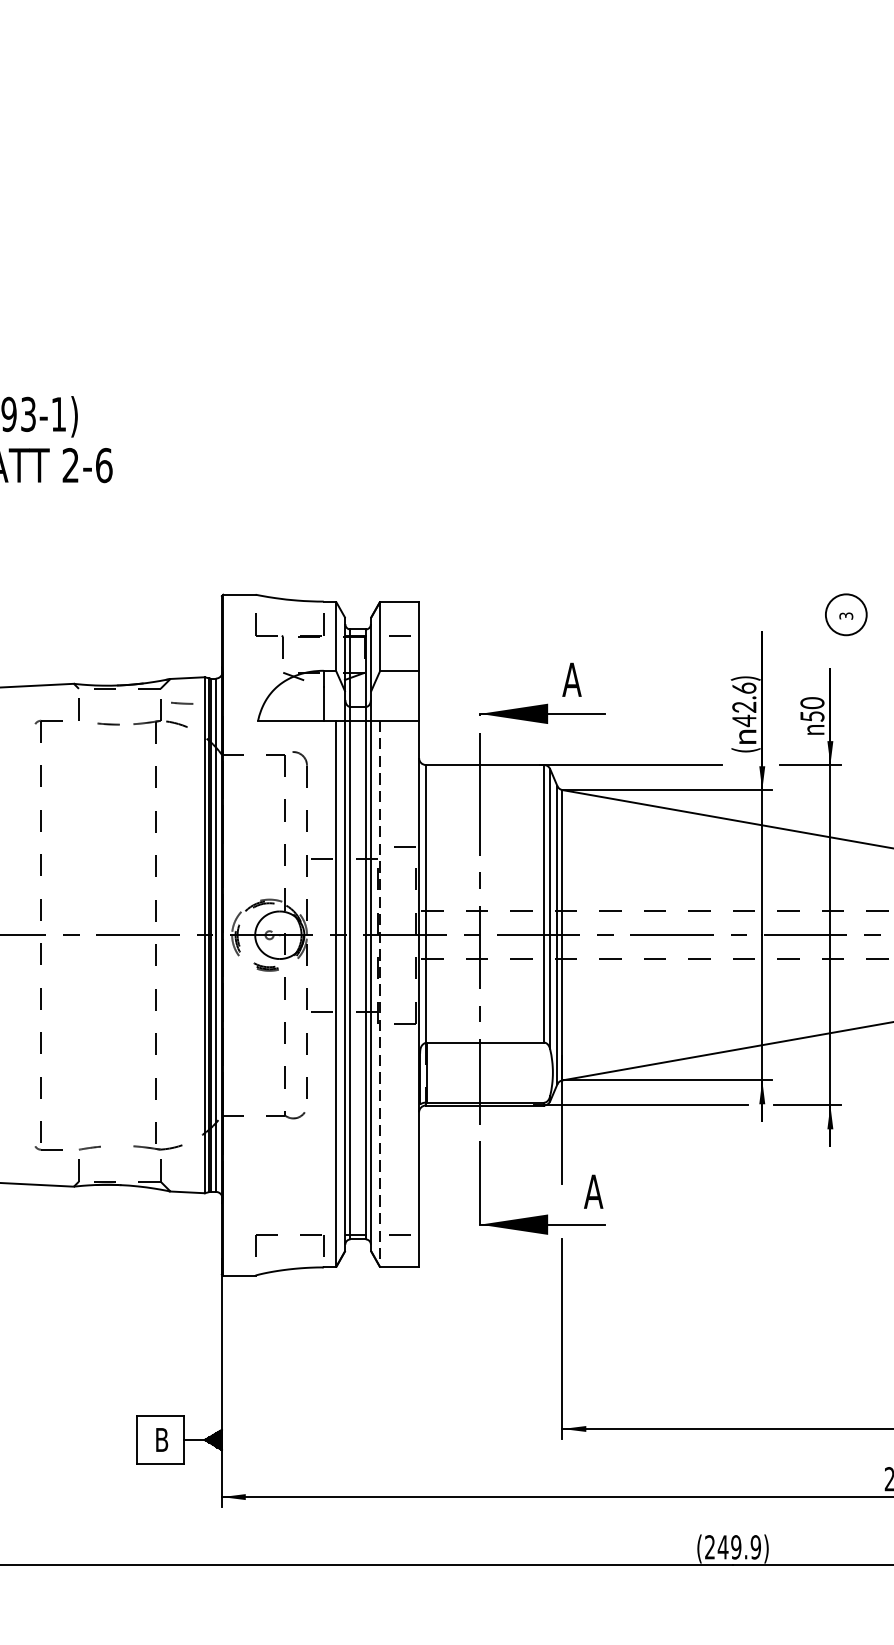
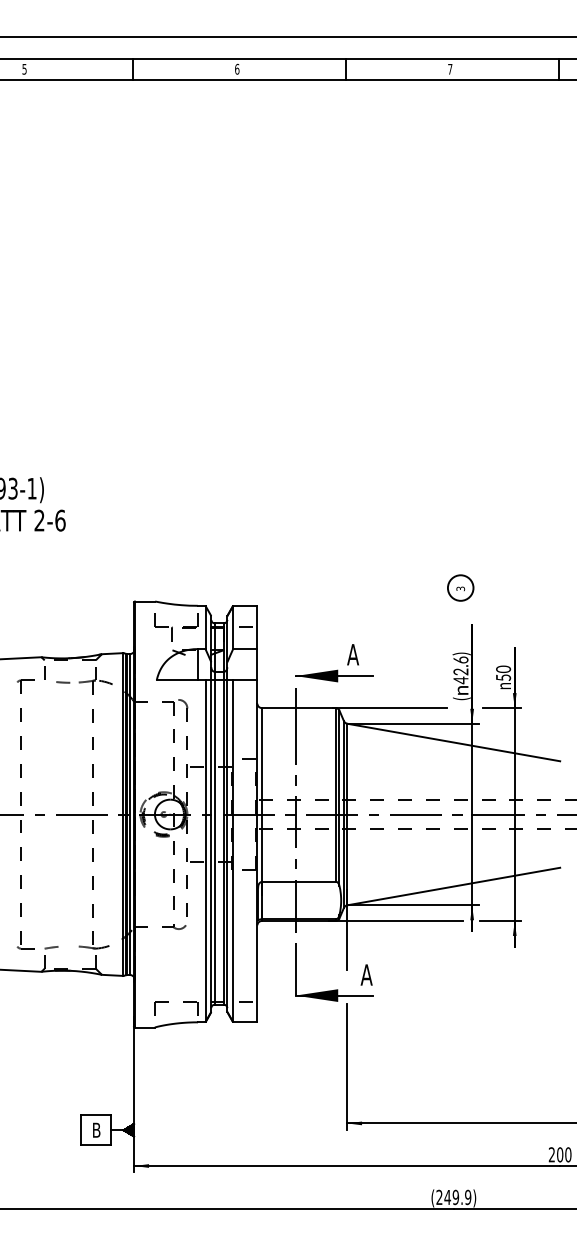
part: (845, 613) -> (460, 587), moved
line: (182, 703) -> (109, 669), removed
line: (380, 994) -> (233, 851), dashed -> solid

